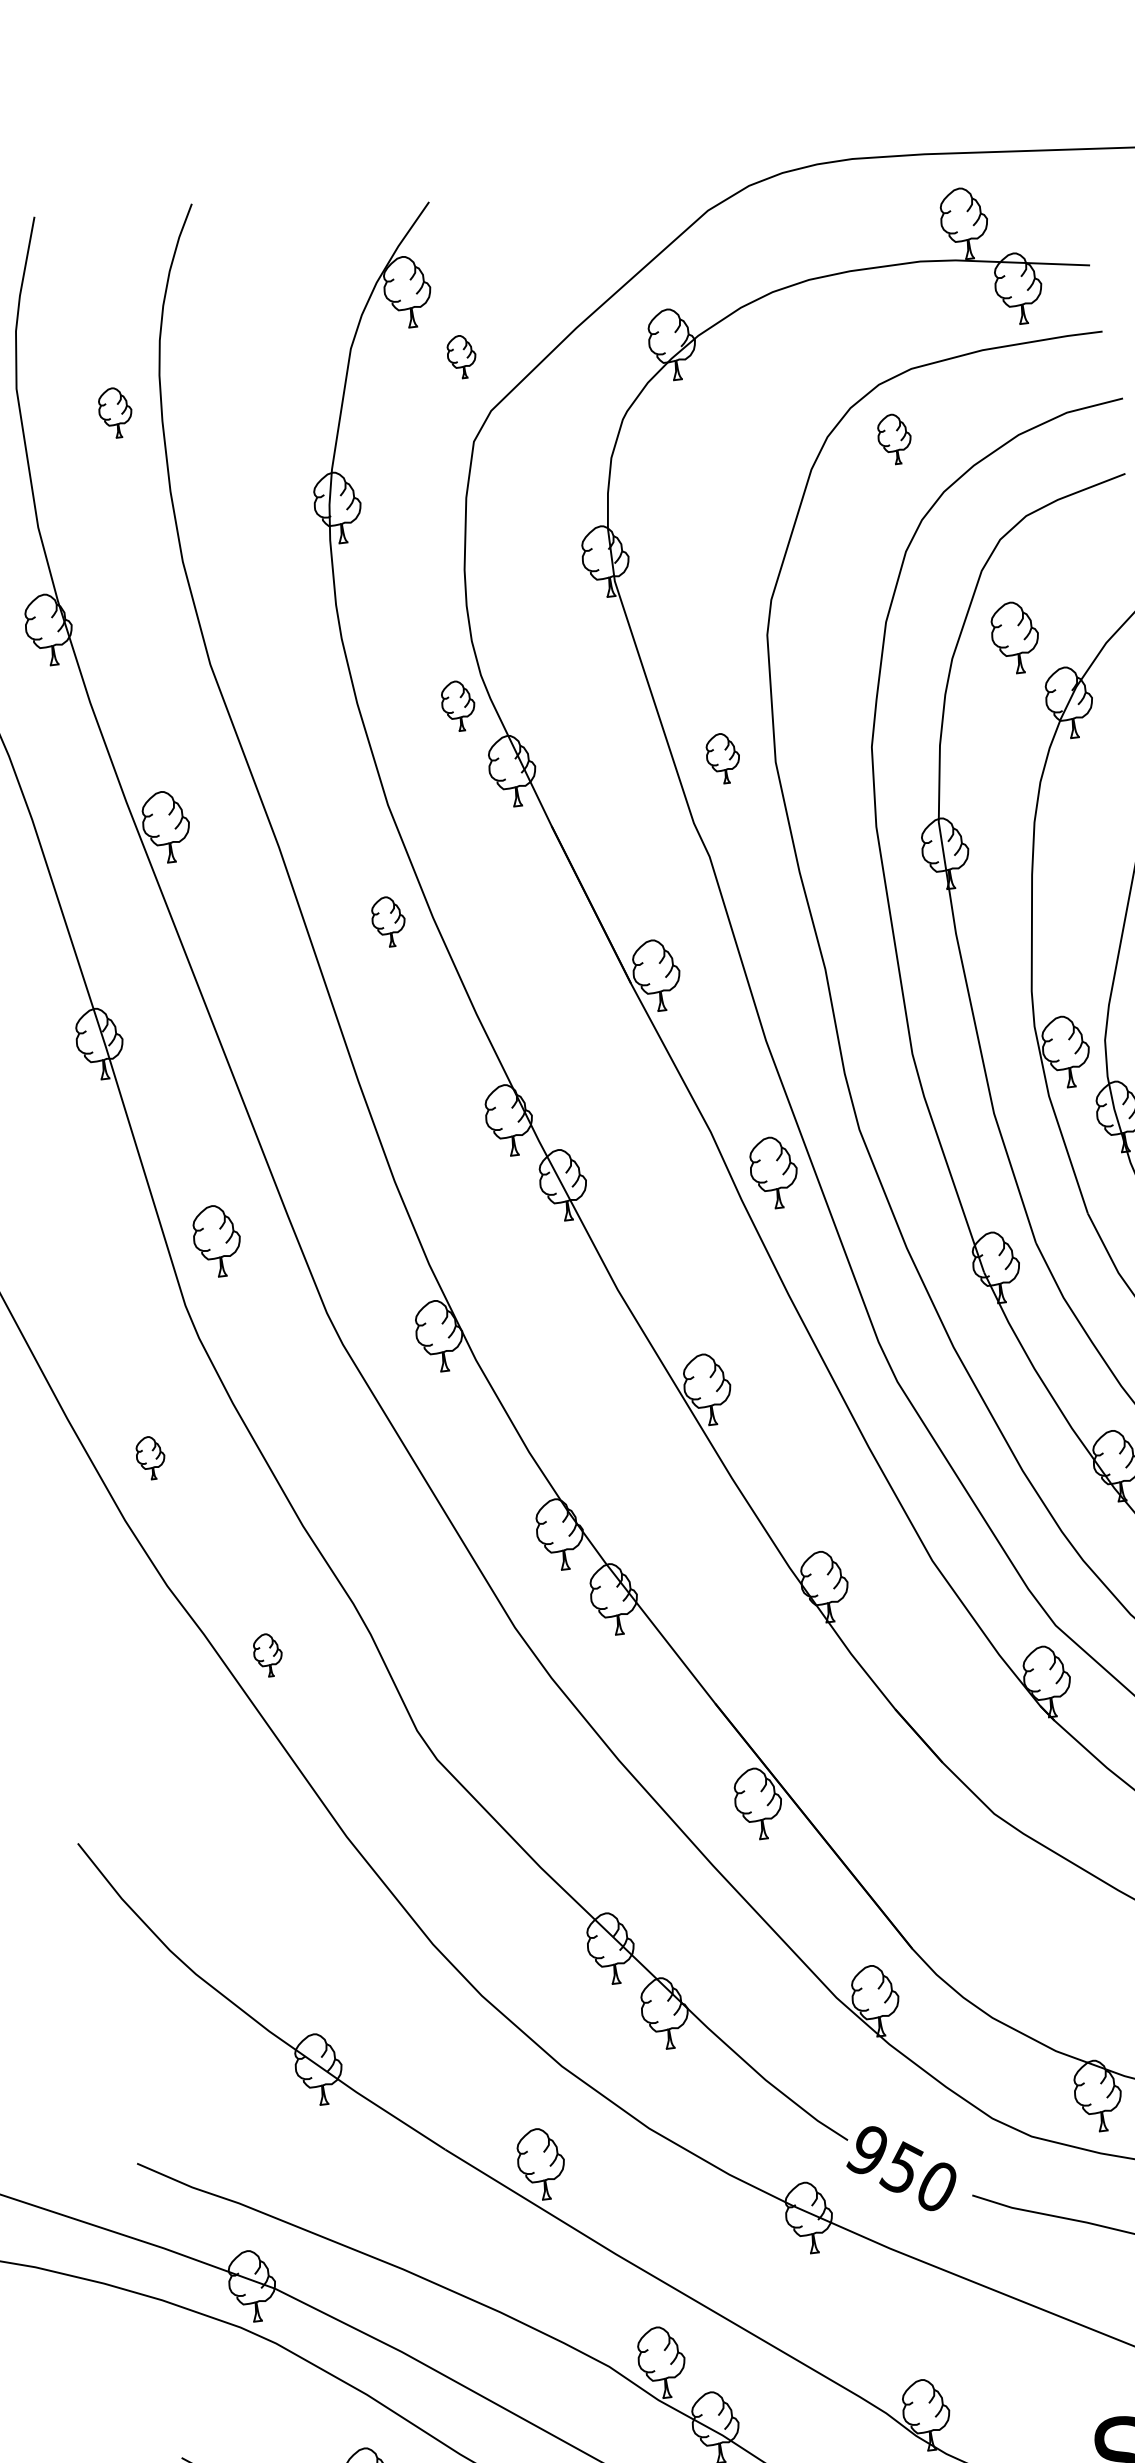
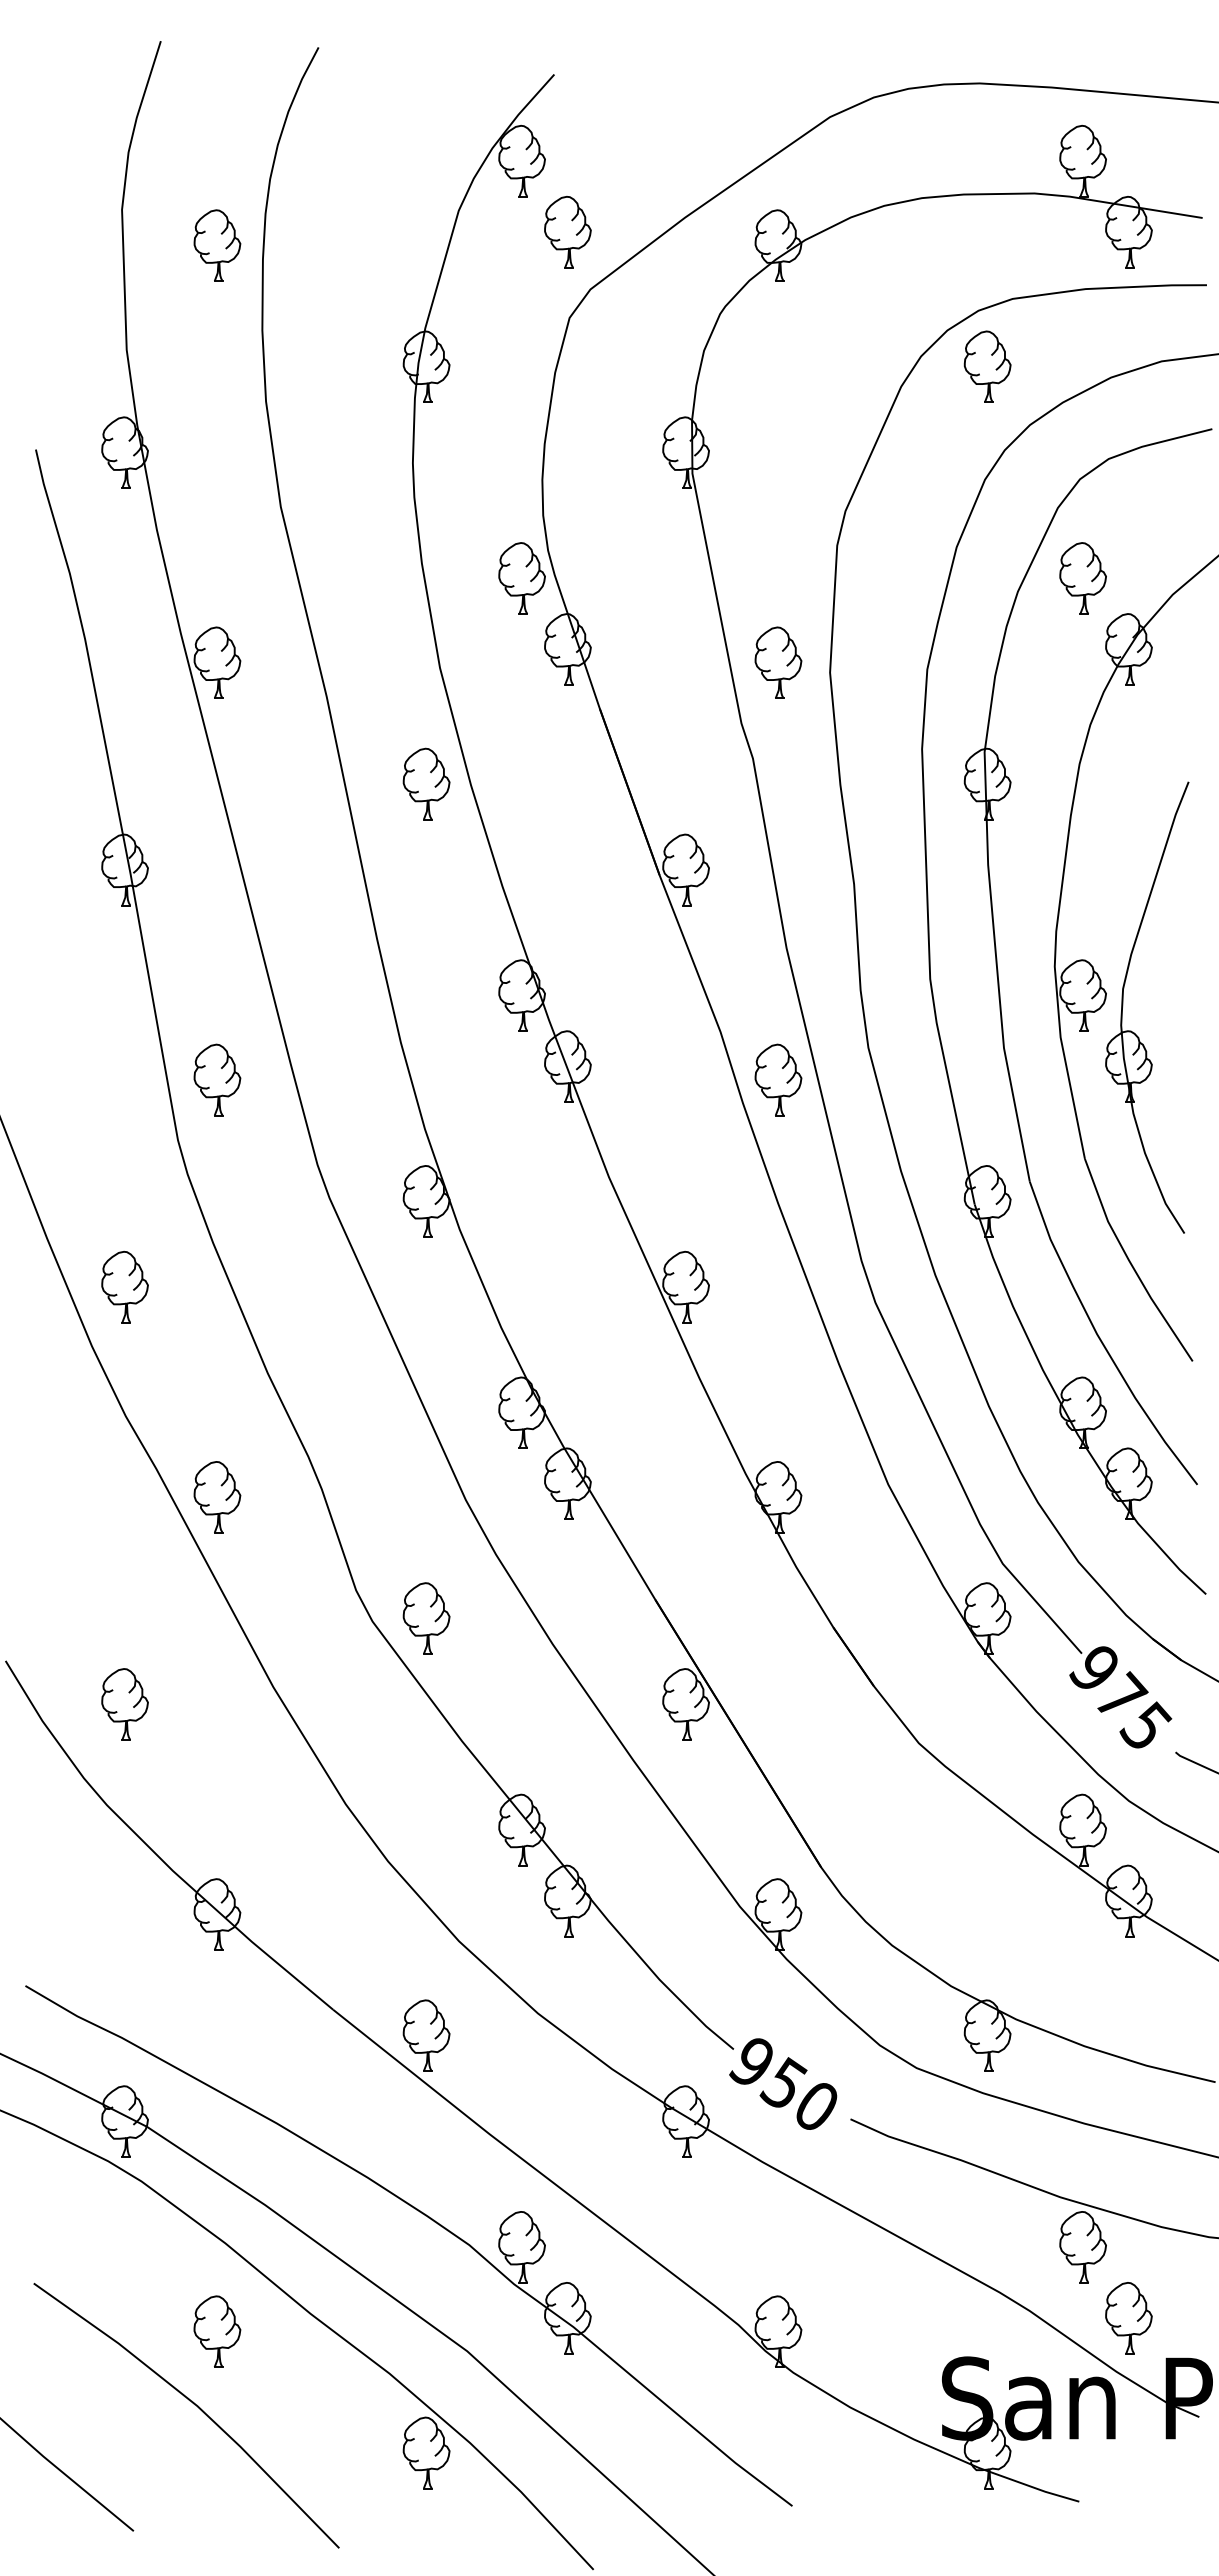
part: (461, 357) -> (567, 232), size x1.67
part: (115, 412) -> (217, 245), size x1.43
part: (894, 439) -> (987, 366), size x1.43
part: (457, 706) -> (521, 578), size x1.43
part: (723, 758) -> (778, 662), size x1.43
part: (388, 921) -> (426, 783), size x1.43
part: (150, 1458) -> (124, 1287), size x1.67
part: (268, 1655) -> (217, 1497), size x1.67
part: (490, 1750) -> (426, 1618), added
part: (201, 1872) -> (124, 1704), added

